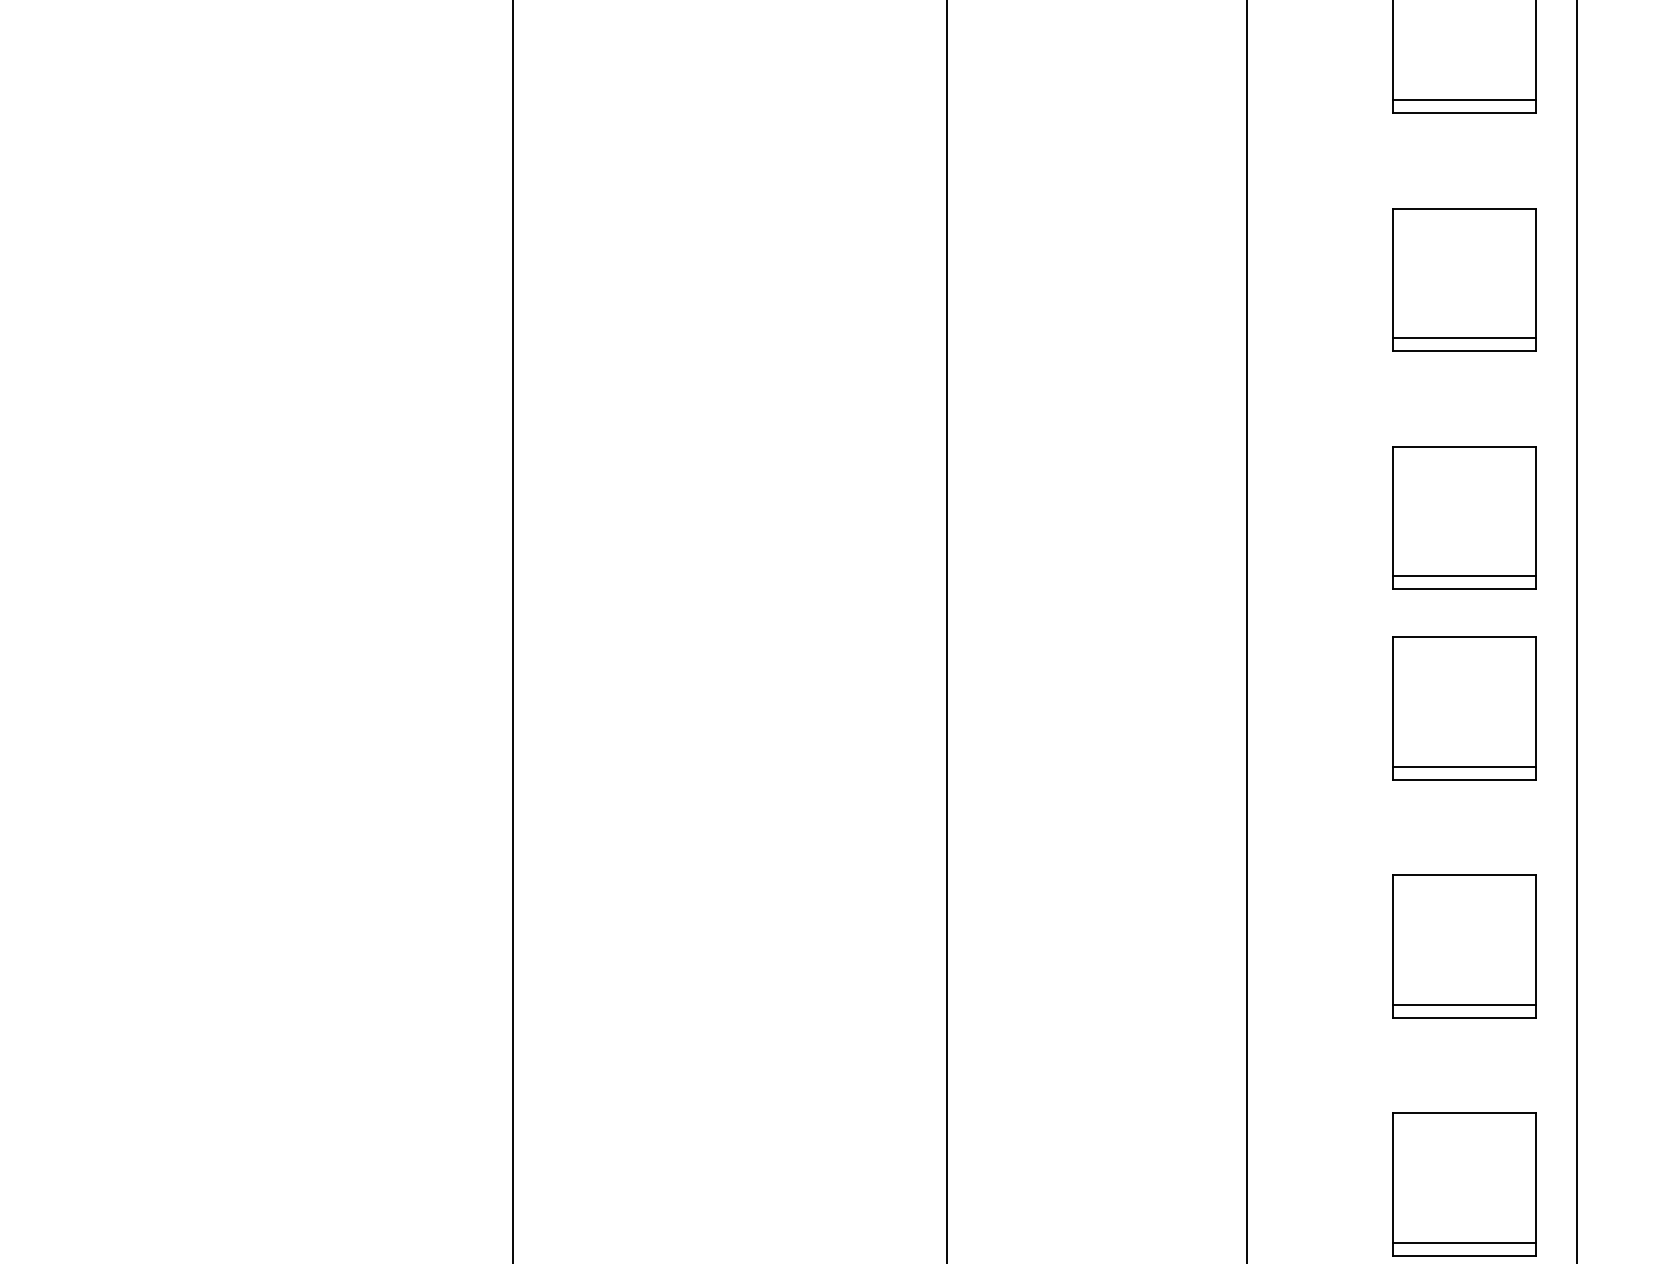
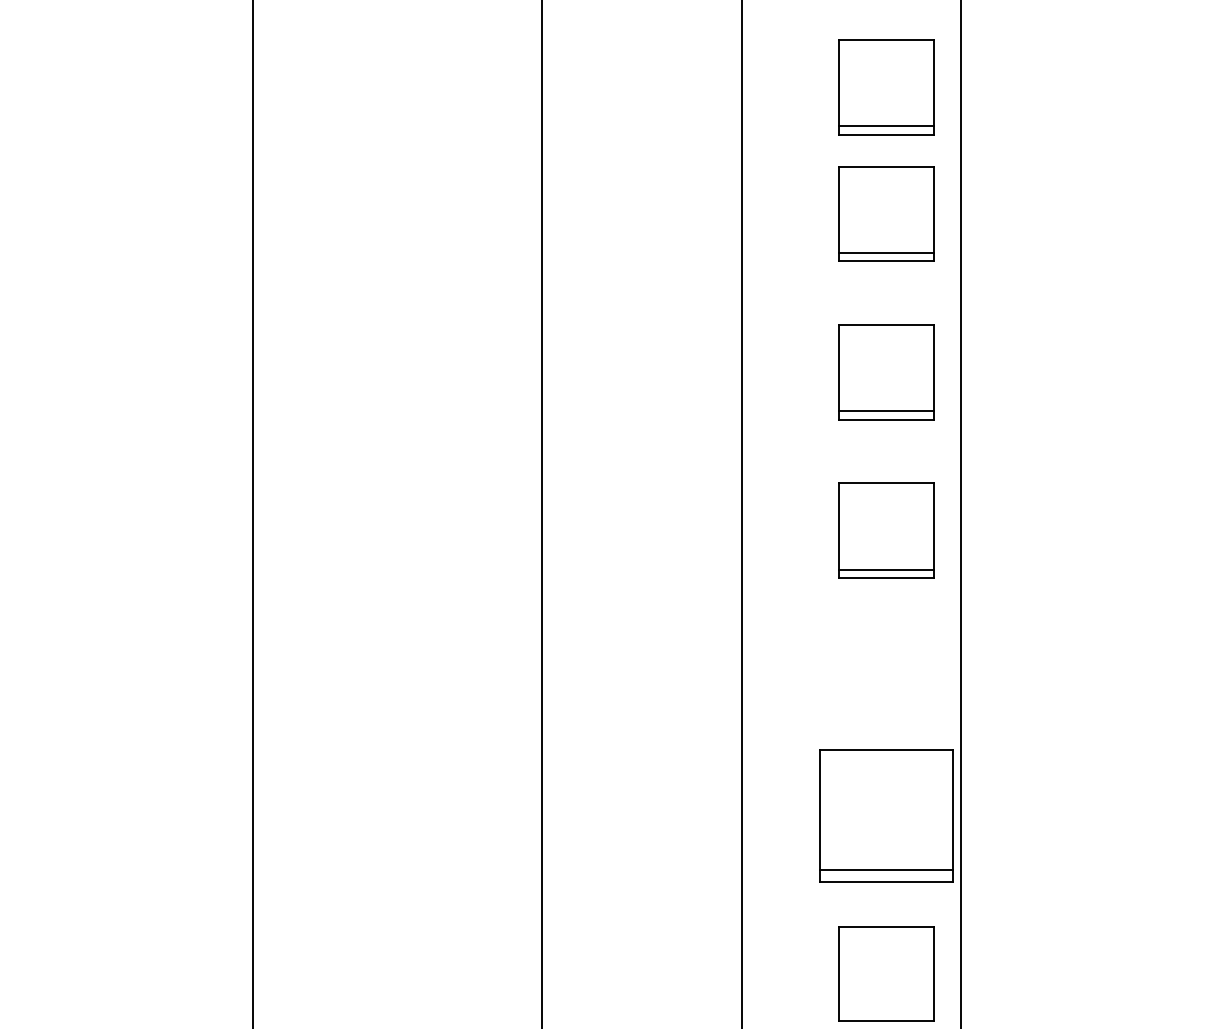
part: (1464, 708) -> (886, 657), removed
part: (1464, 945) -> (886, 815), size x1.4
line: (1463, 1243) -> (885, 1013), removed

